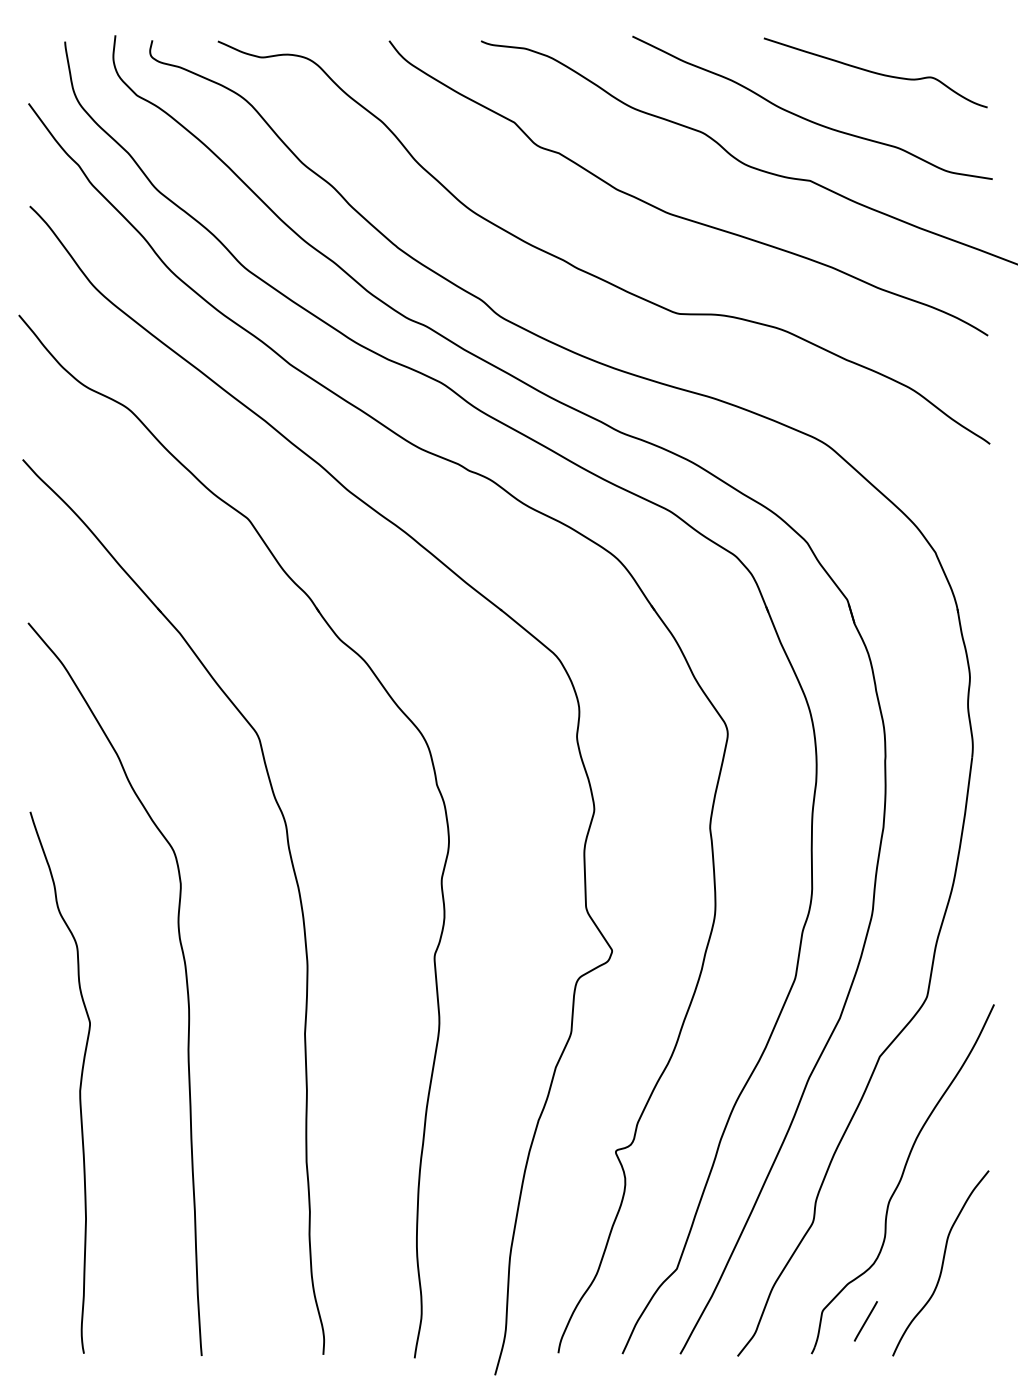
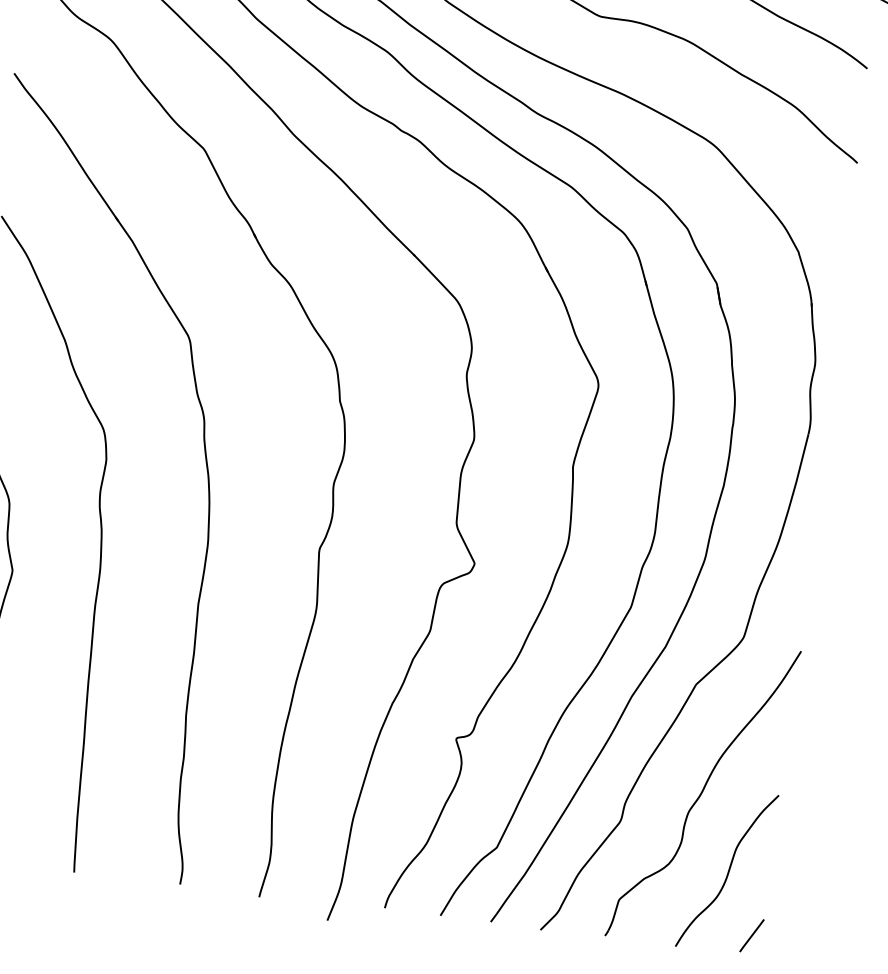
line: (865, 1321) -> (751, 935), moved

